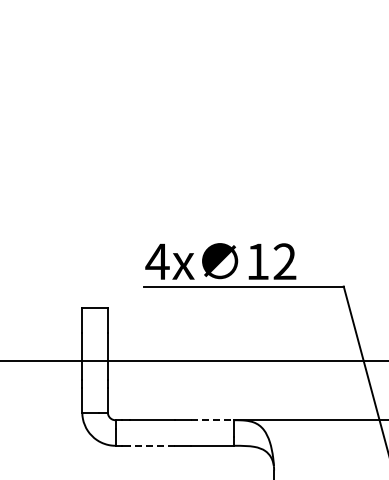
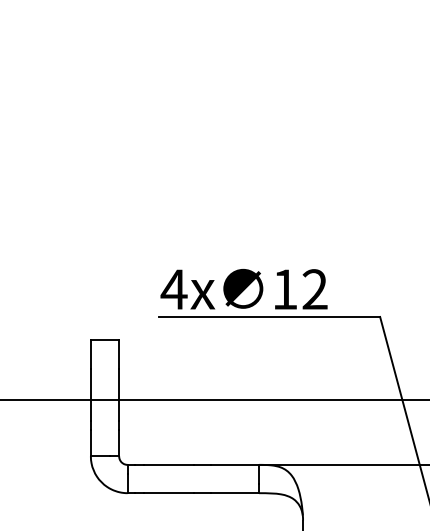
line: (212, 420) -> (234, 465), dashed -> solid
line: (152, 445) -> (168, 492), dashed -> solid

